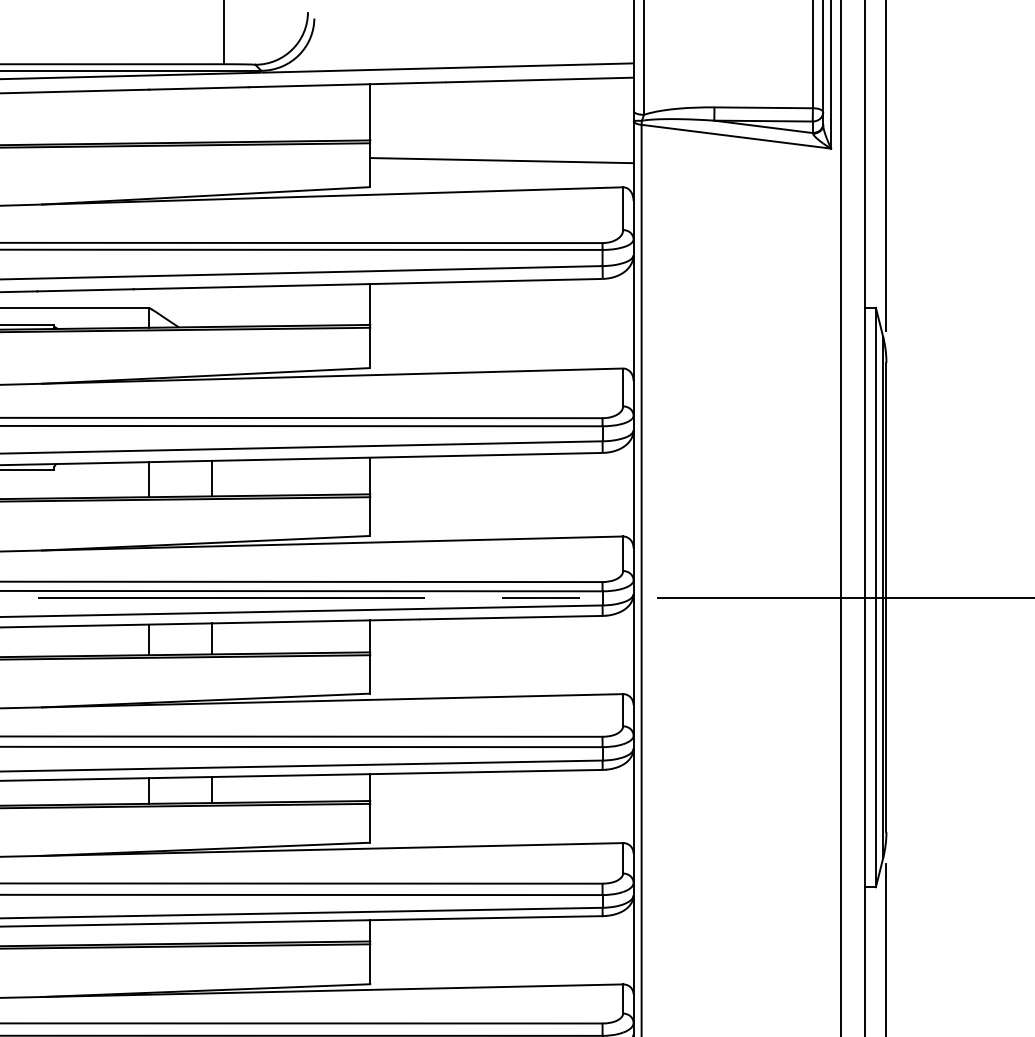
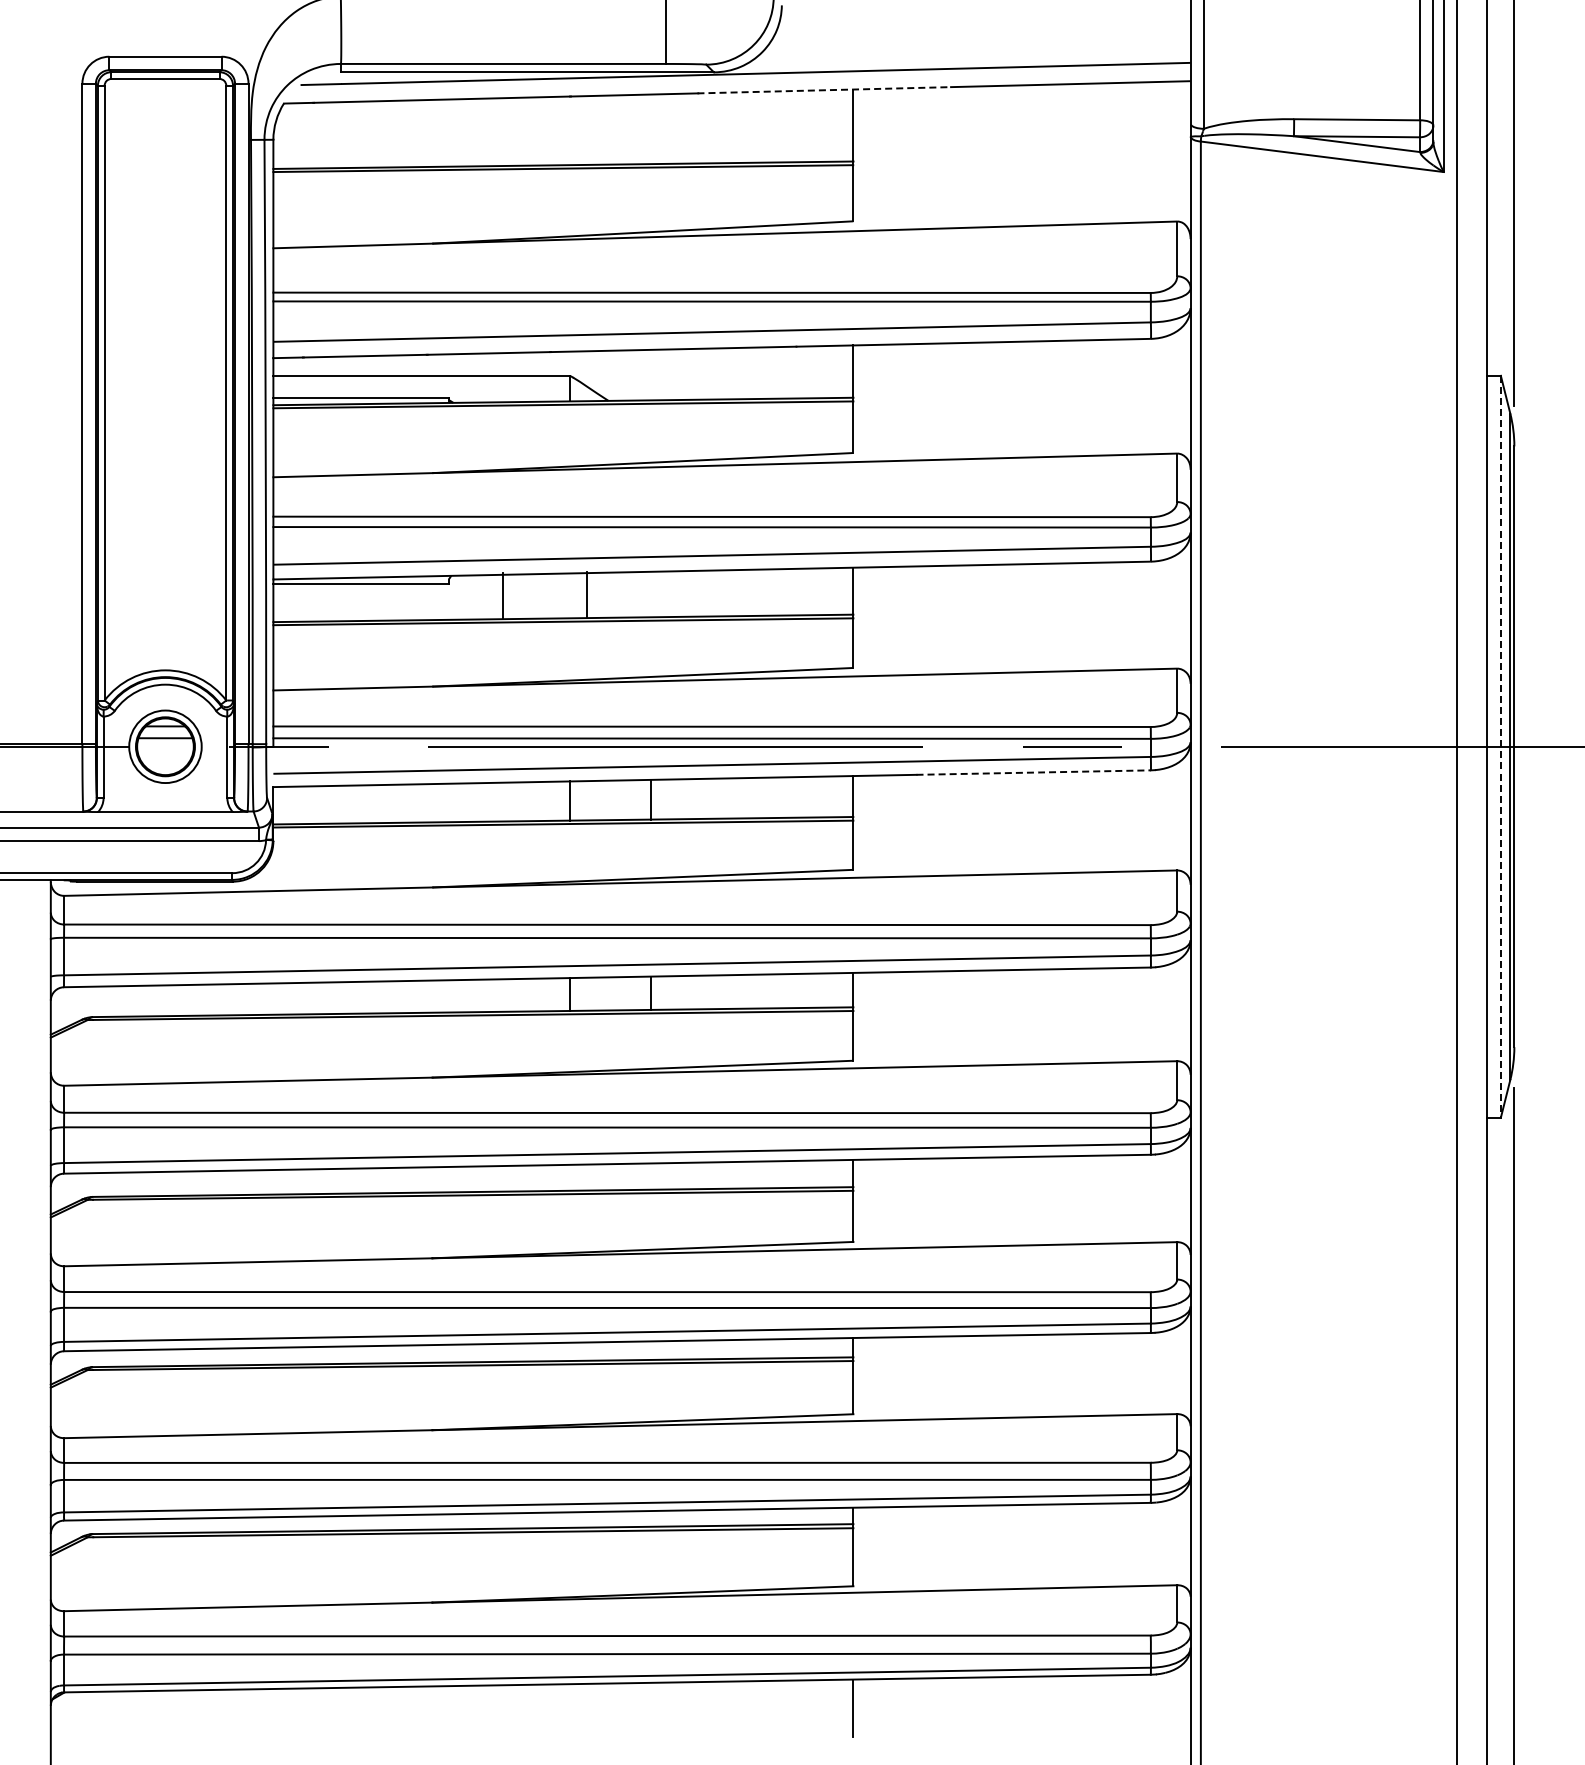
line: (347, 84) -> (824, 90), solid -> dashed
line: (501, 160) -> (1021, 187), removed
line: (212, 478) -> (587, 594), moved
line: (149, 479) -> (503, 595), moved
line: (875, 597) -> (1500, 746), solid -> dashed
line: (511, 617) -> (1034, 772), solid -> dashed

